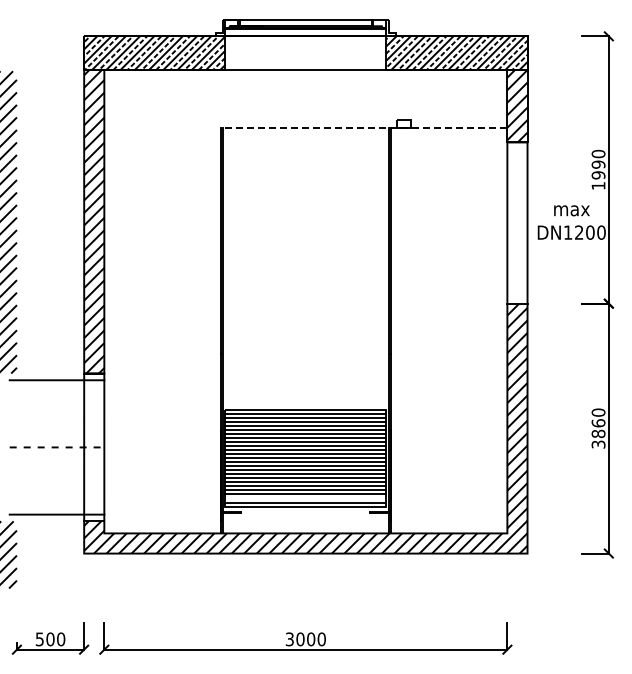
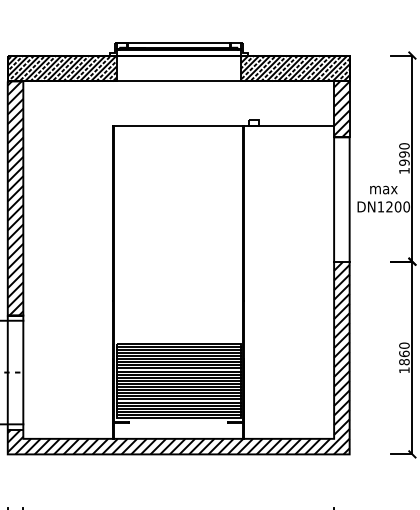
line: (363, 127) -> (223, 125), dashed -> solid
text: (598, 444) -> (404, 370), 3860 -> 1860
line: (305, 498) -> (178, 411), added

